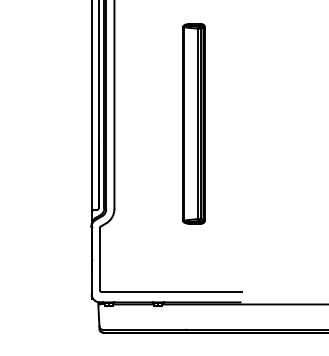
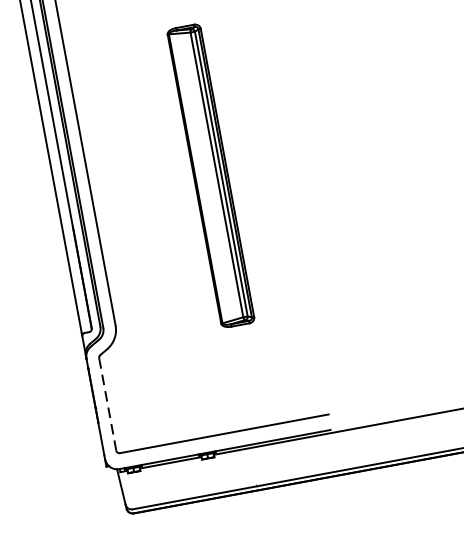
line: (99, 259) -> (107, 405), solid -> dashed

